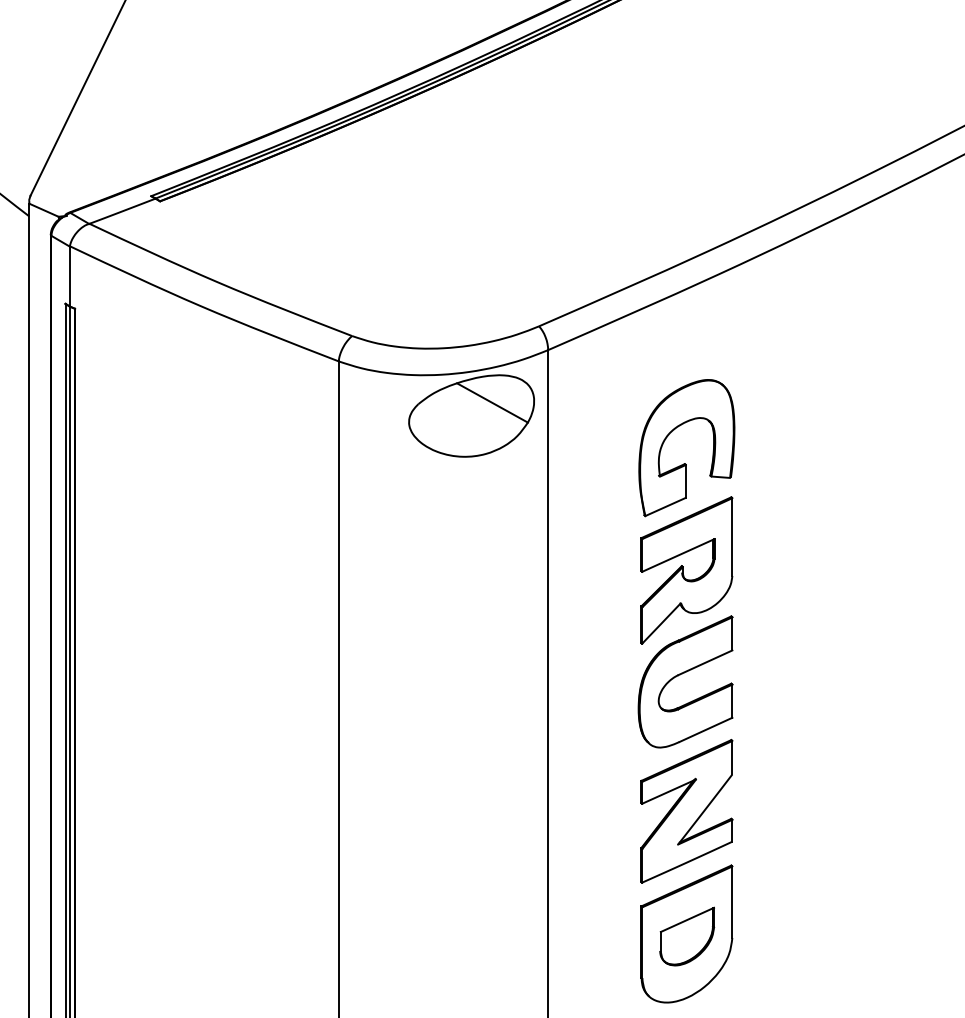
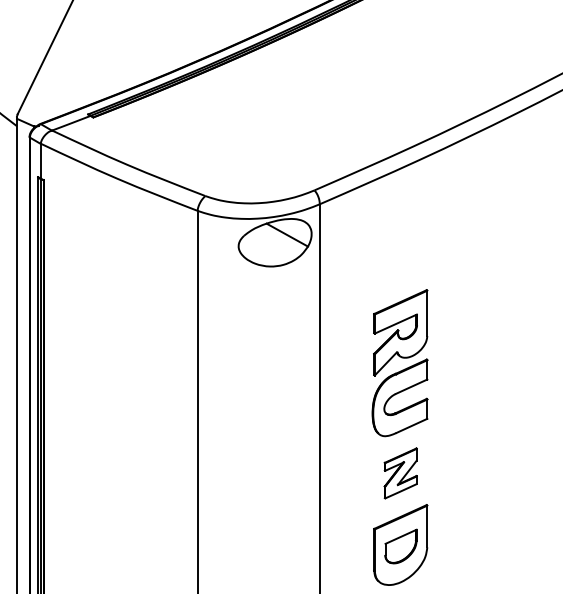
part: (684, 461) -> (399, 269), removed
part: (686, 811) -> (400, 473), size x0.6

